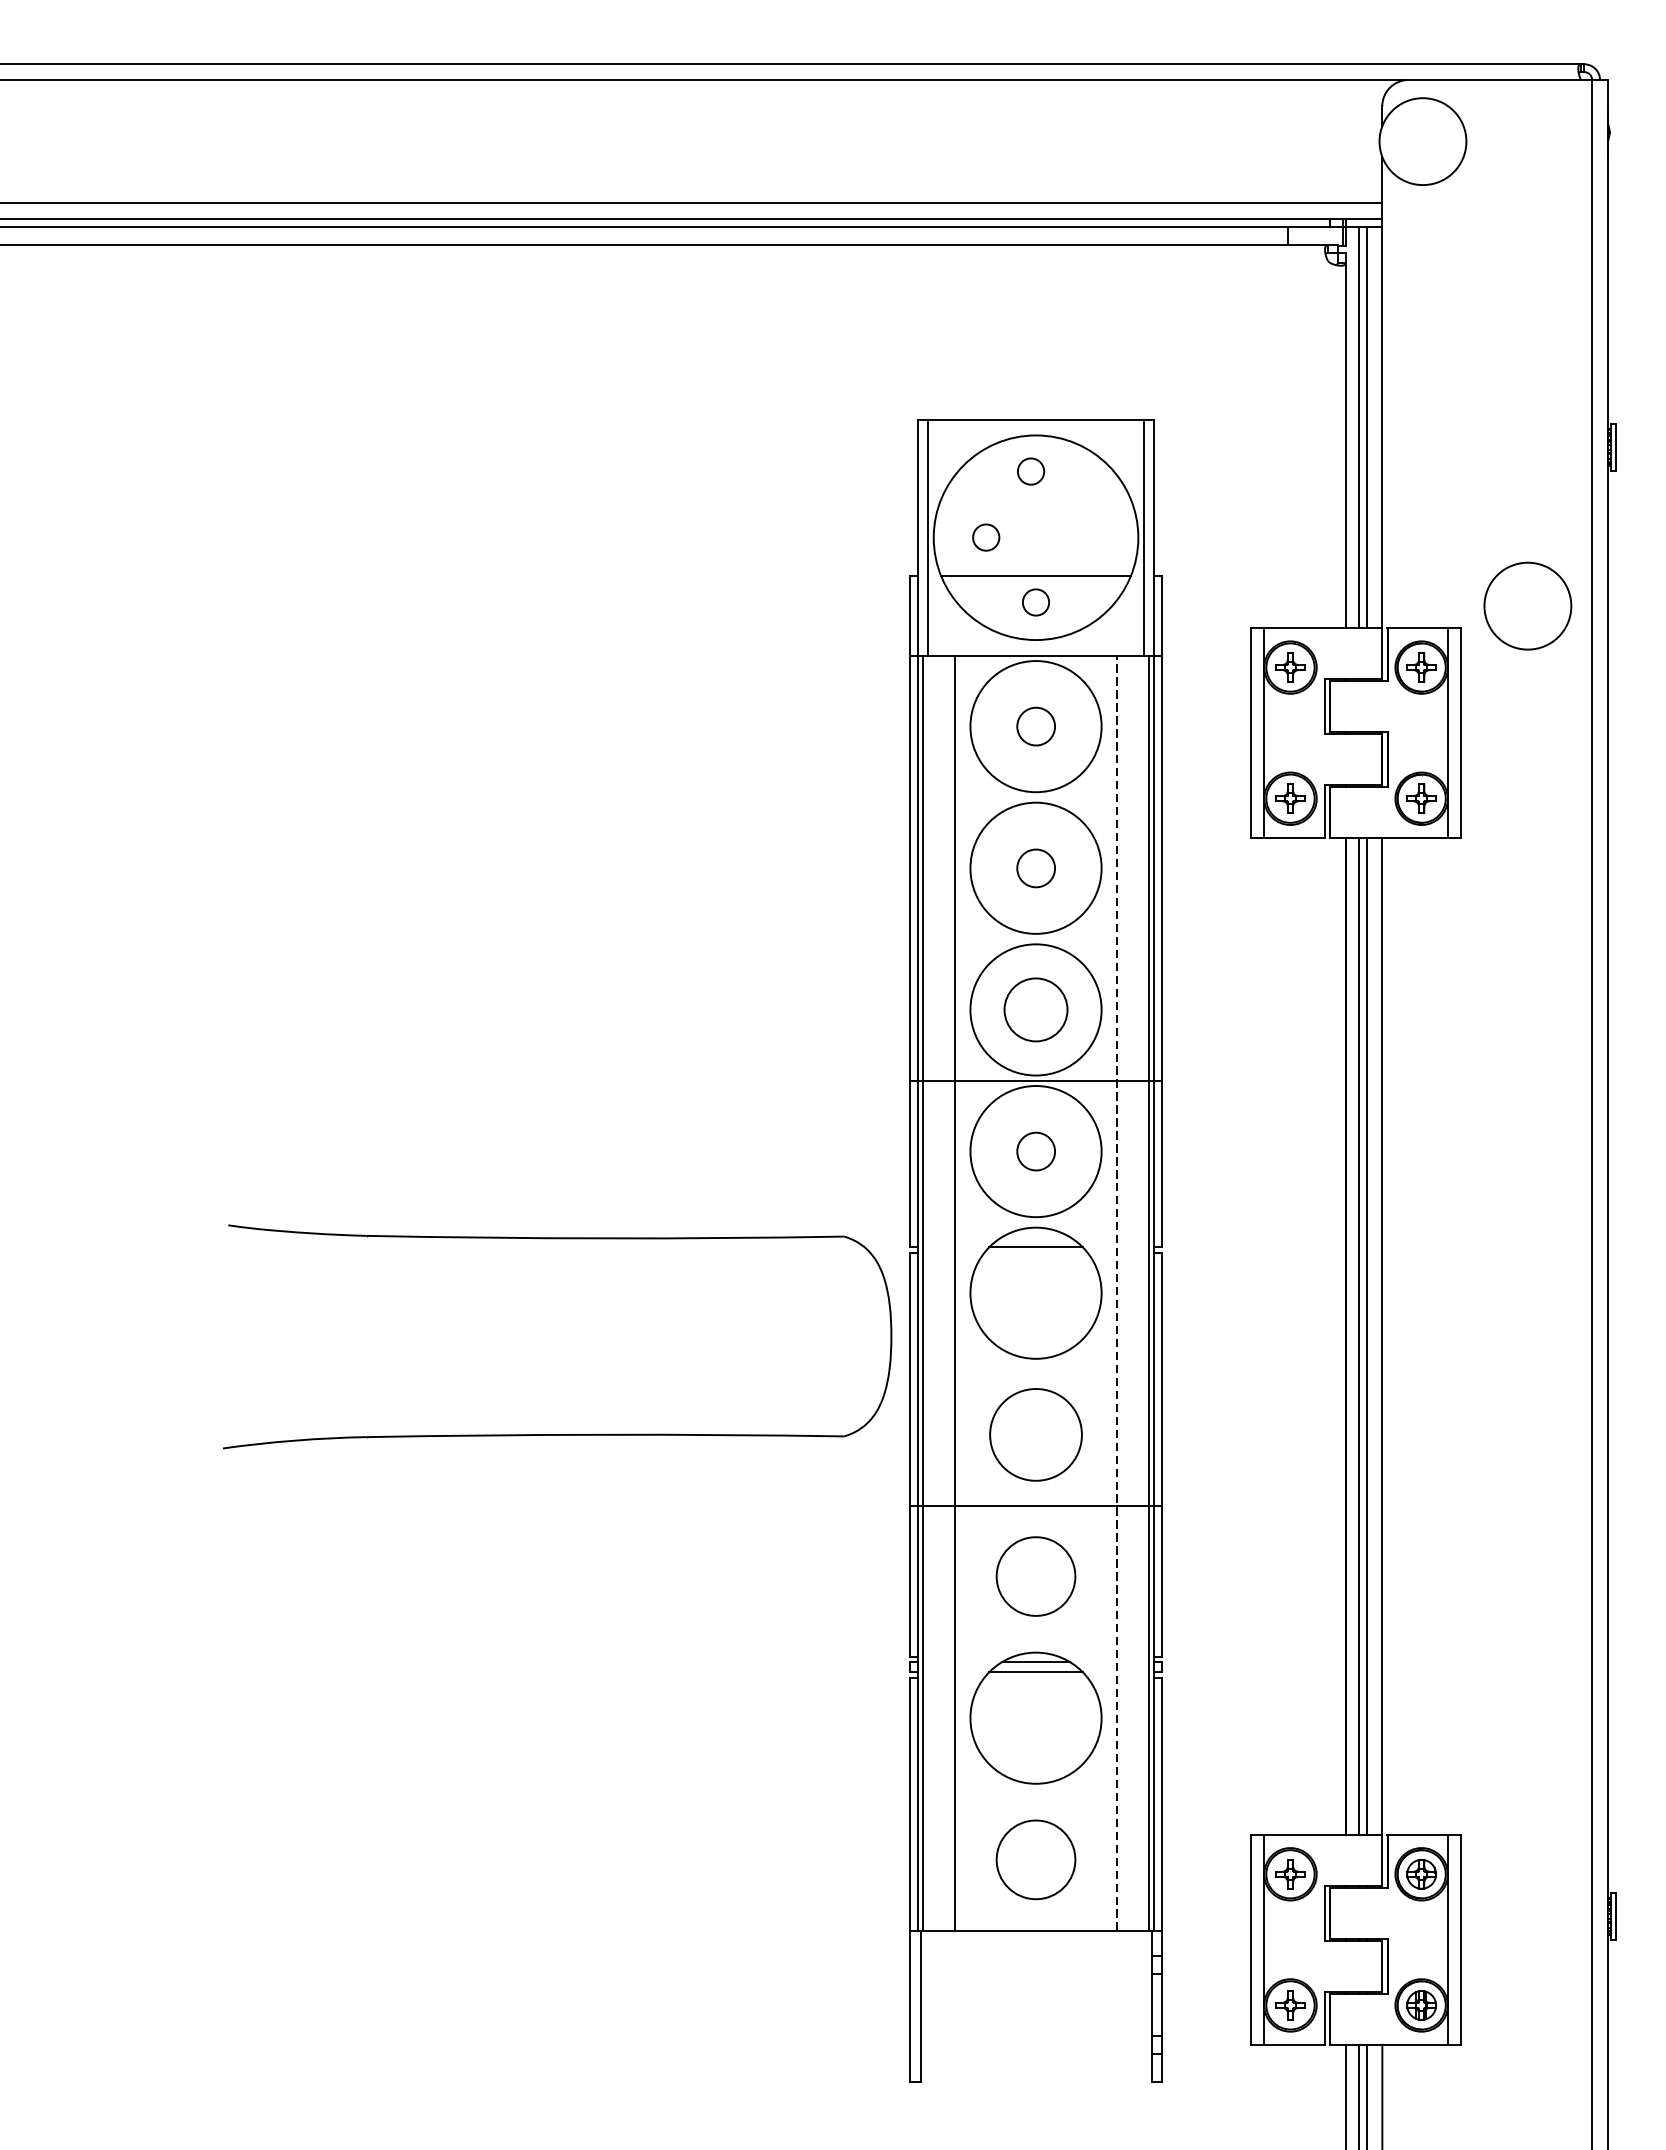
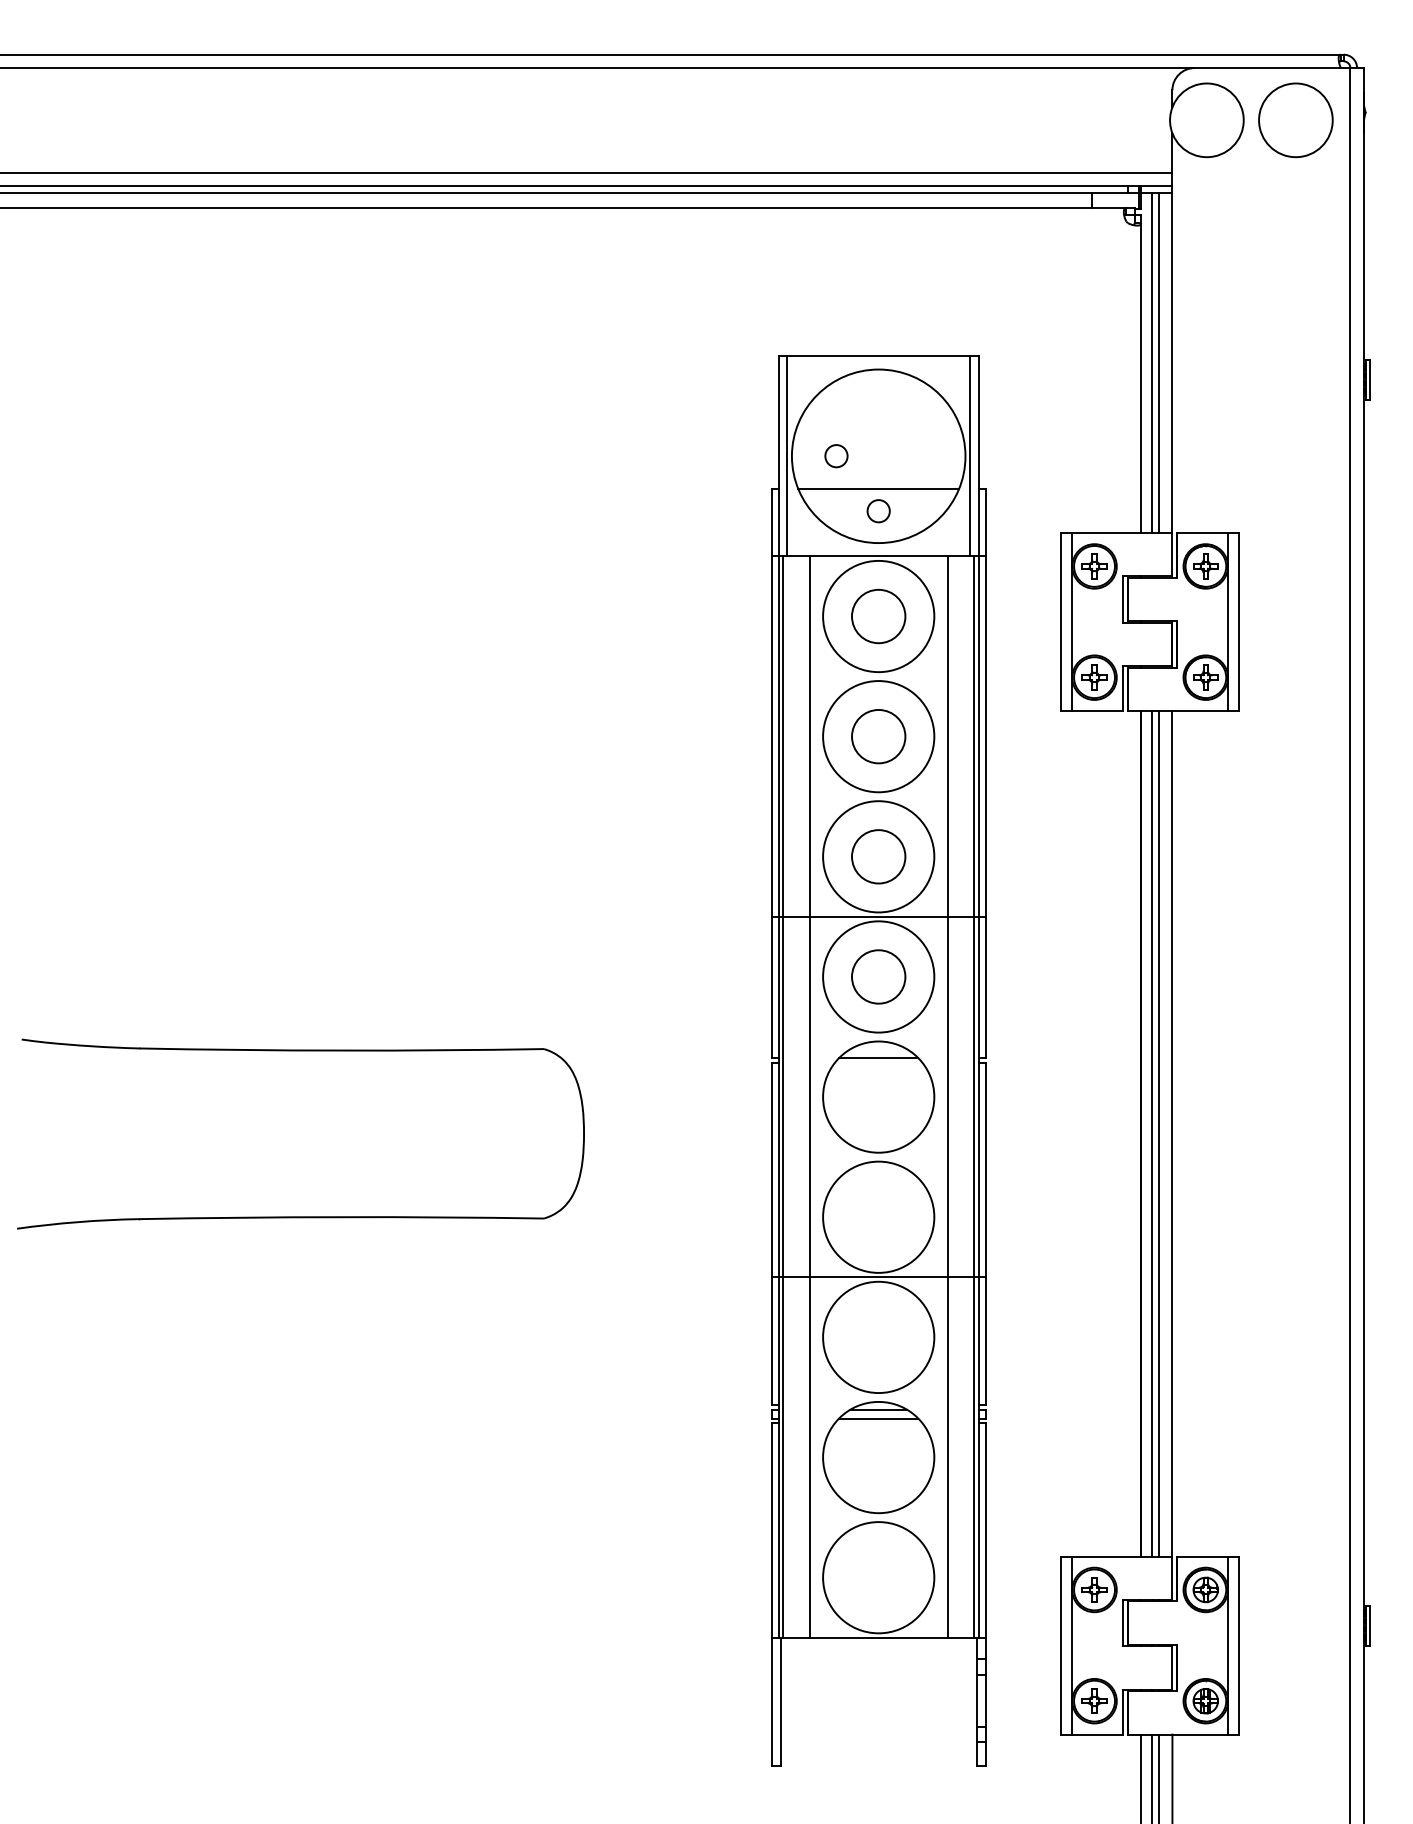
circle: (1031, 471) -> (874, 400), removed
circle: (1527, 606) -> (1295, 120), moved
circle: (1035, 726) -> (878, 616), size x1.67
circle: (1035, 868) -> (878, 736), size x1.67
circle: (1035, 1151) -> (878, 976), size x1.67
part: (557, 1239) -> (300, 1051), moved
line: (1117, 1293) -> (947, 1097), dashed -> solid
circle: (1035, 1434) -> (878, 1216), size x1.43
circle: (1035, 1576) -> (878, 1337), size x1.67
circle: (1035, 1859) -> (878, 1577), size x1.67

